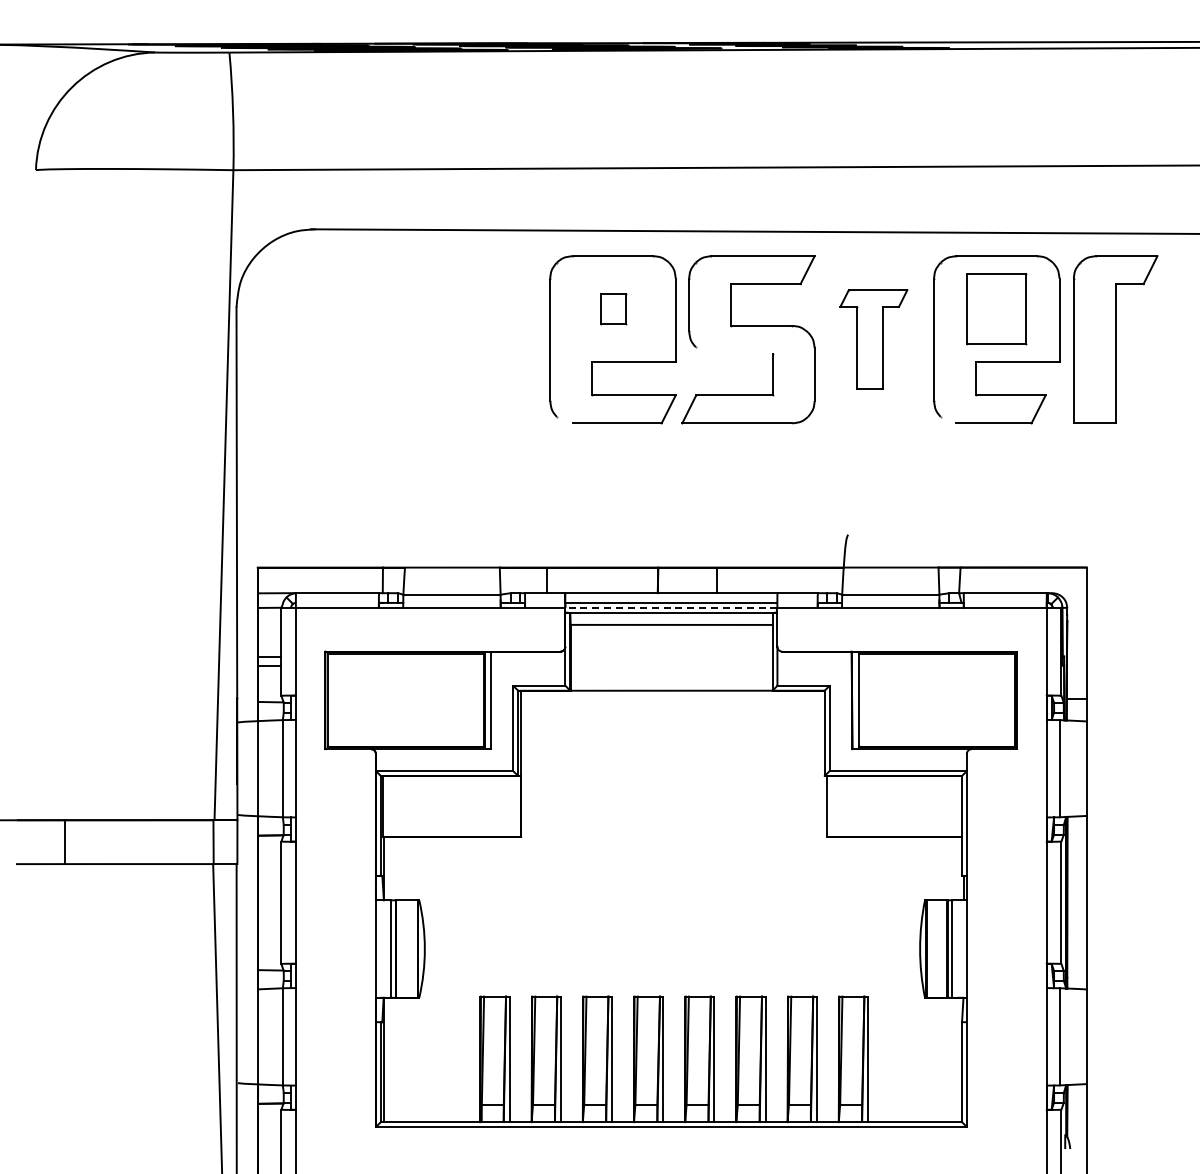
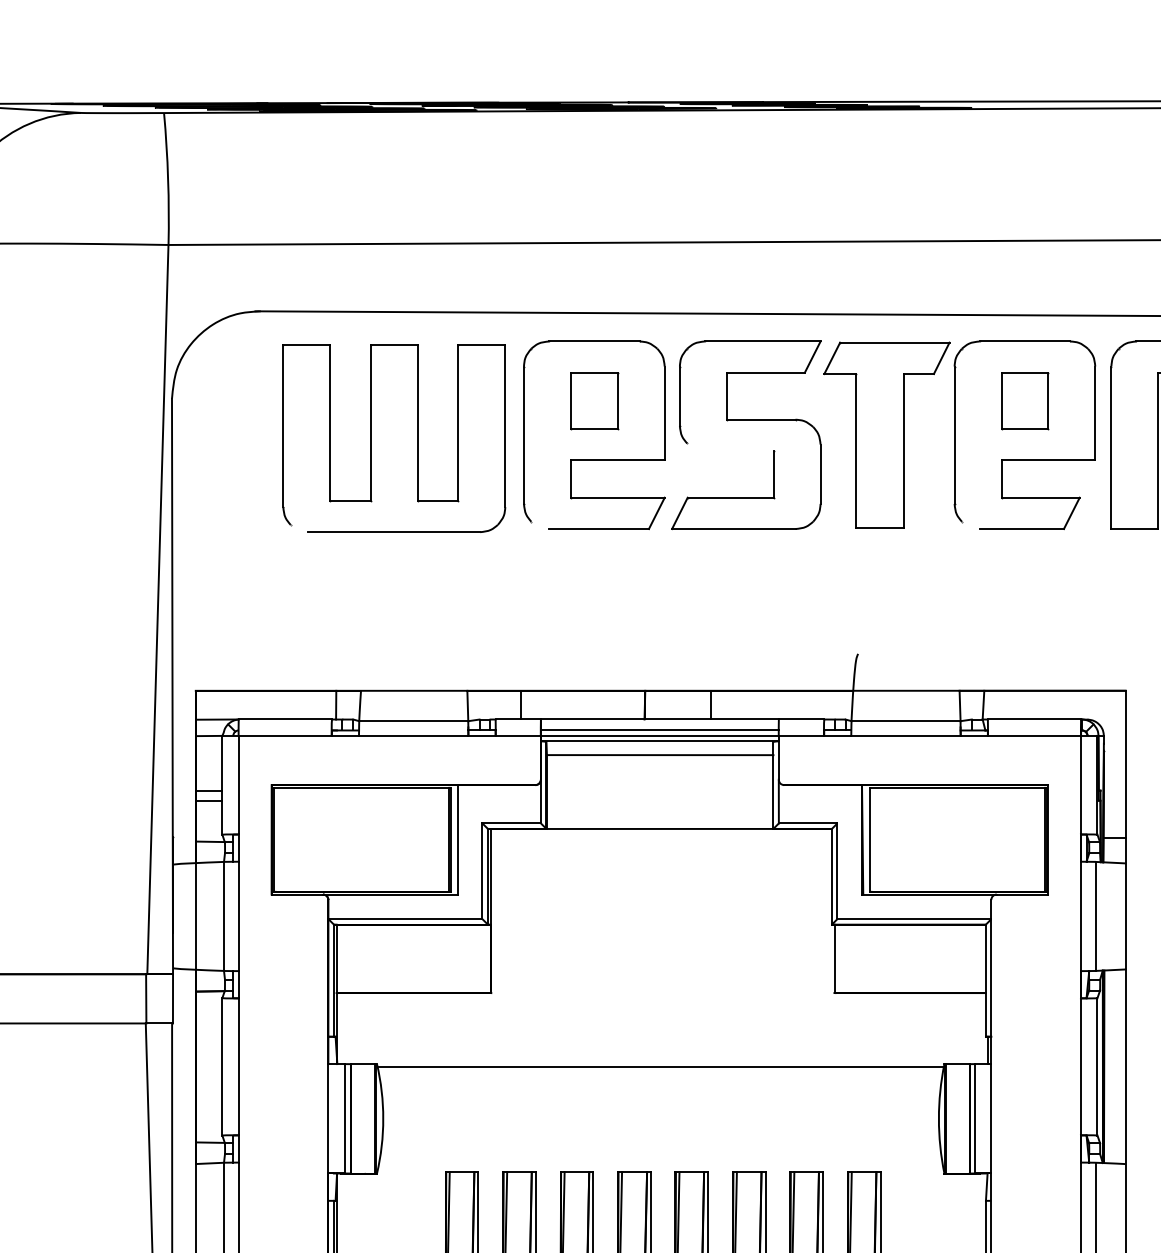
part: (613, 309) -> (594, 401), size x1.67
part: (997, 309) -> (1025, 401), size x0.71
part: (873, 339) -> (886, 434), size x1.67
part: (414, 342) -> (371, 438), added
line: (670, 607) -> (658, 735), dashed -> solid
line: (671, 902) -> (659, 1066), added

